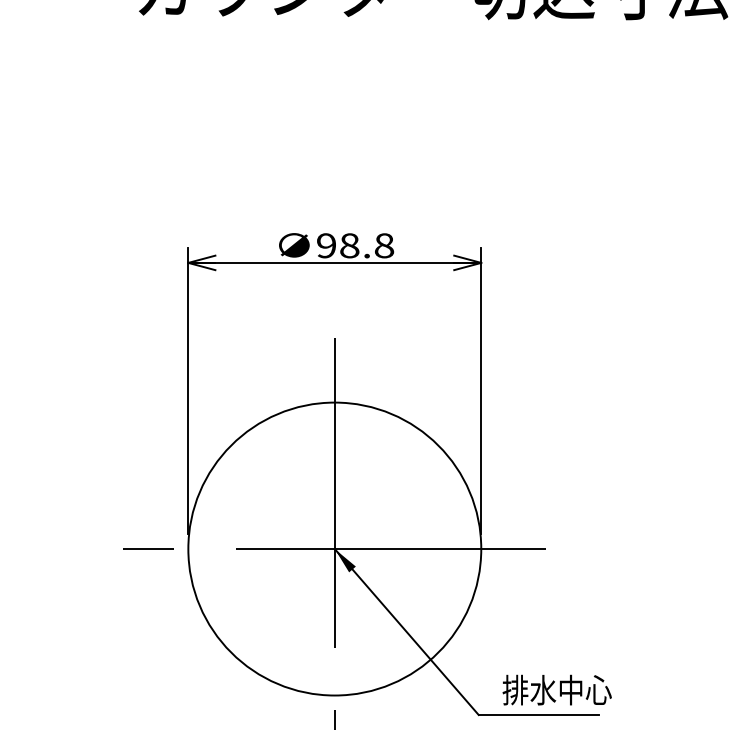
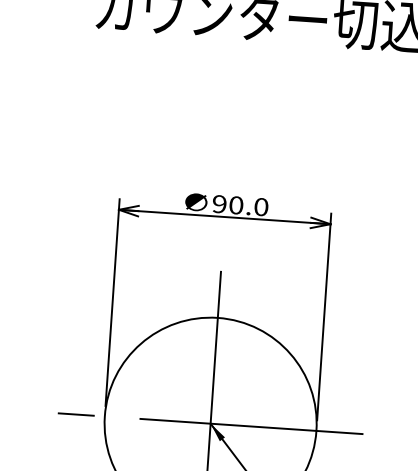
text: (367, 245) -> (249, 206), 98.8 -> 90.0

